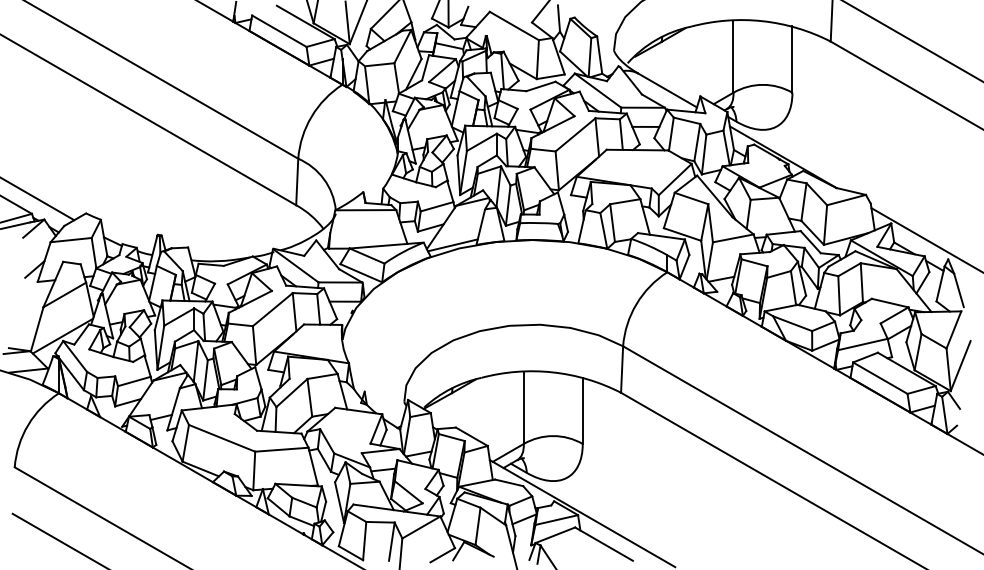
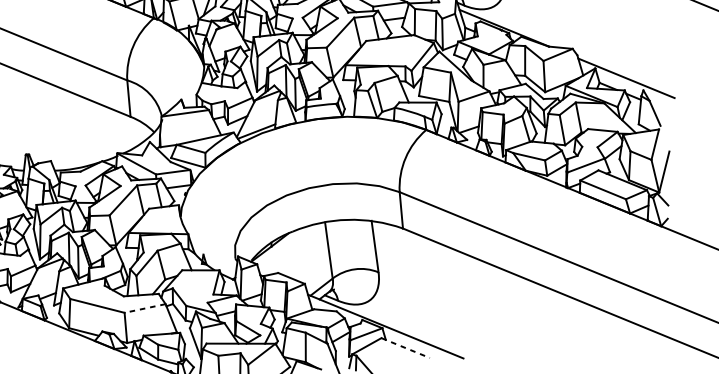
line: (281, 449) -> (144, 308), solid -> dashed
line: (604, 544) -> (406, 348), solid -> dashed

